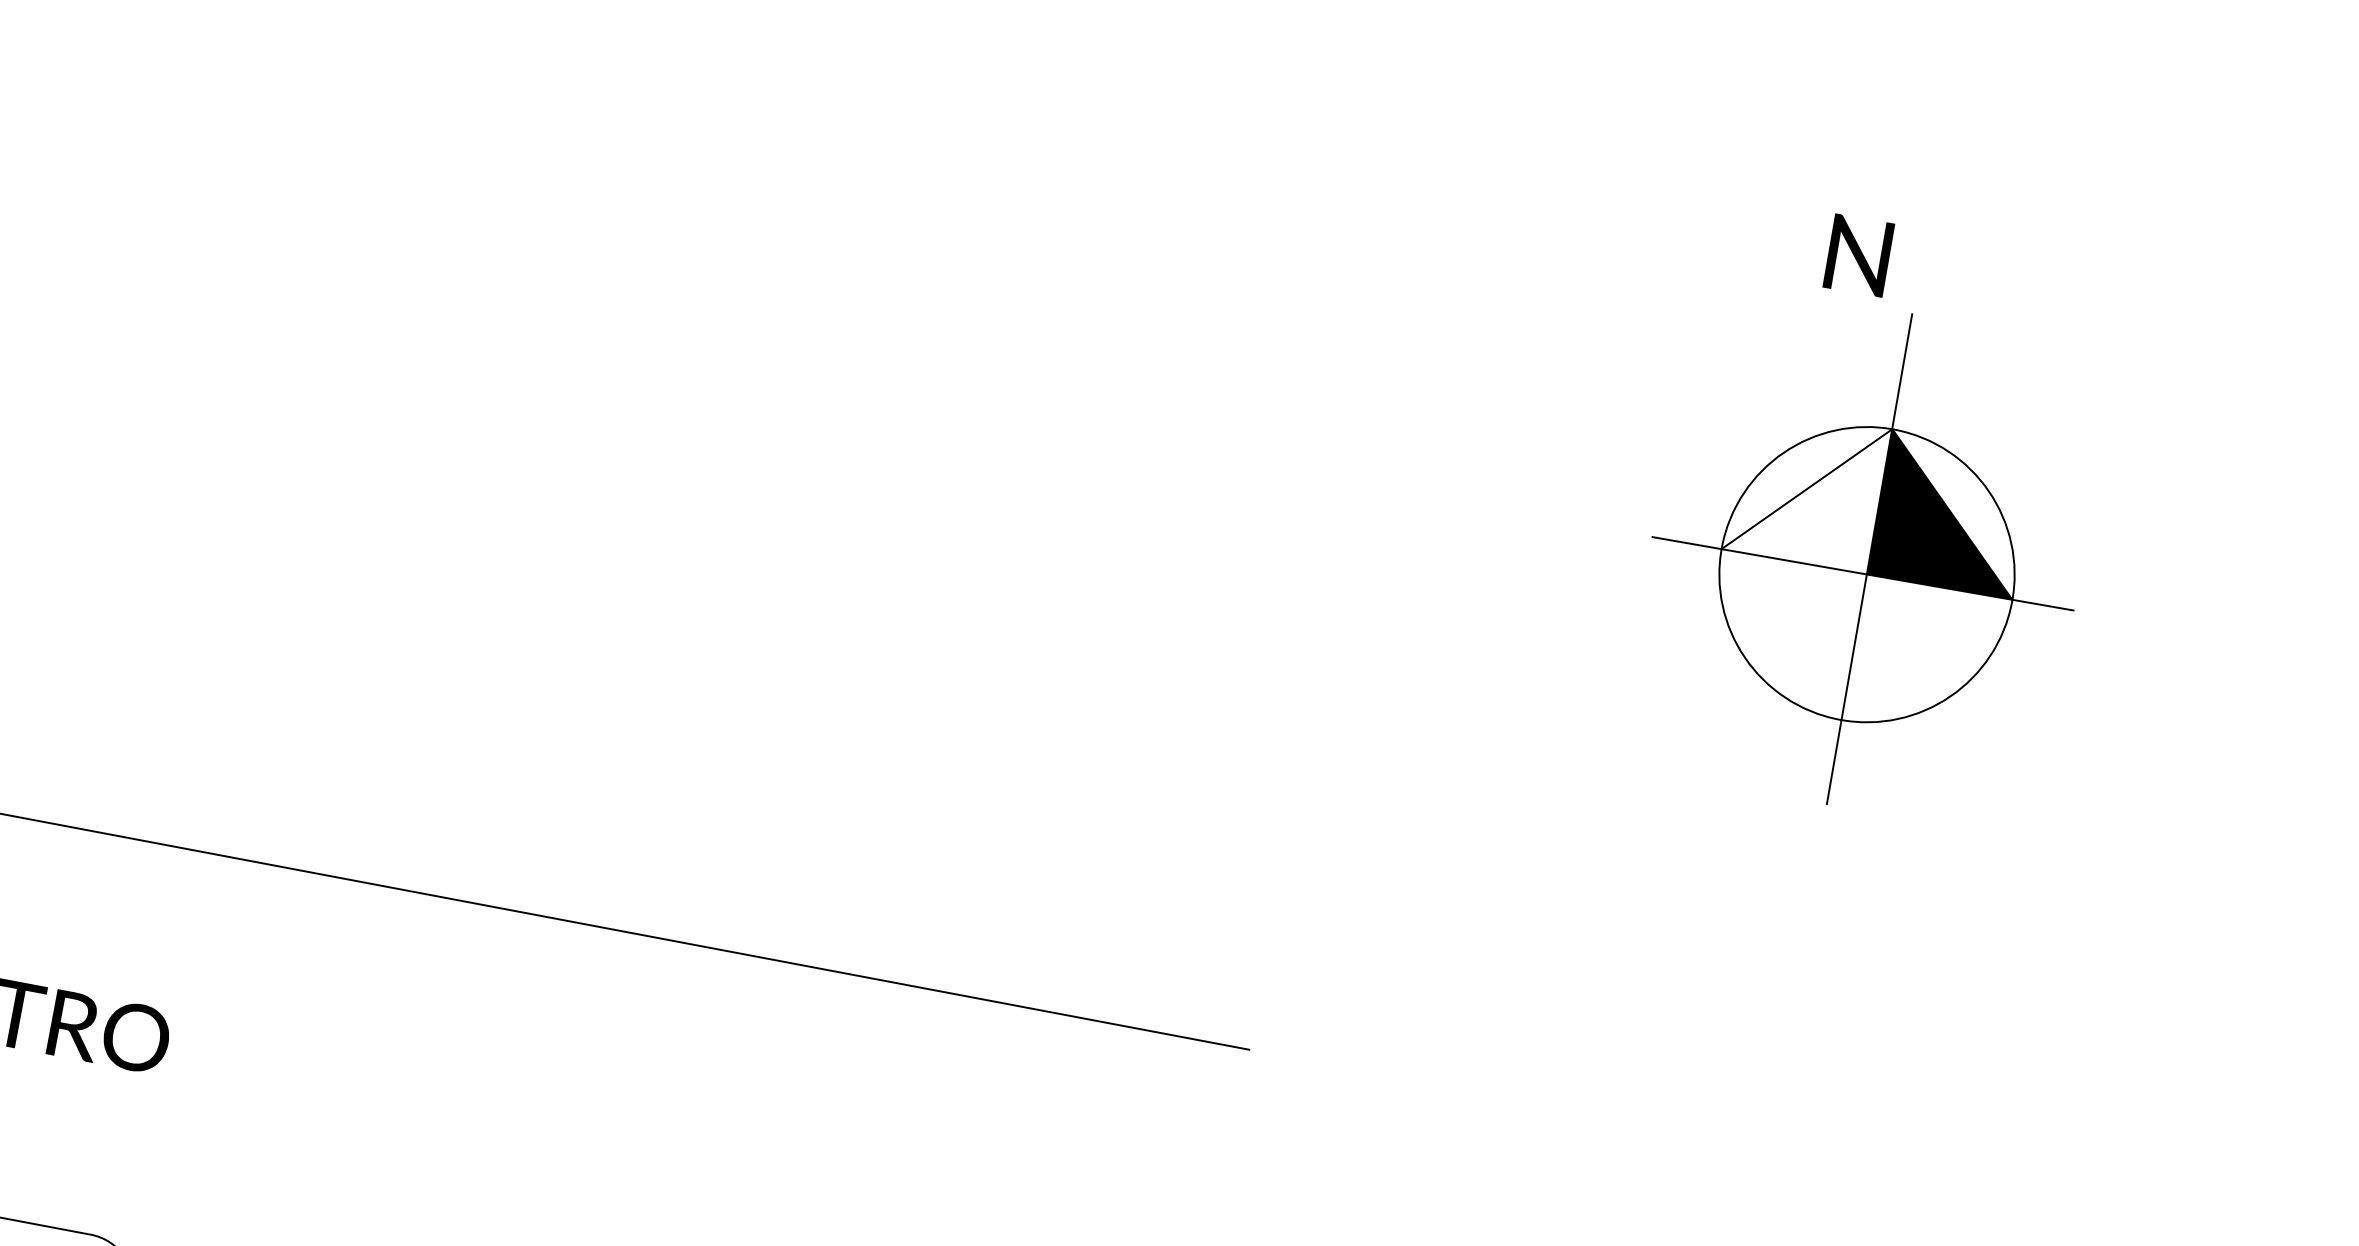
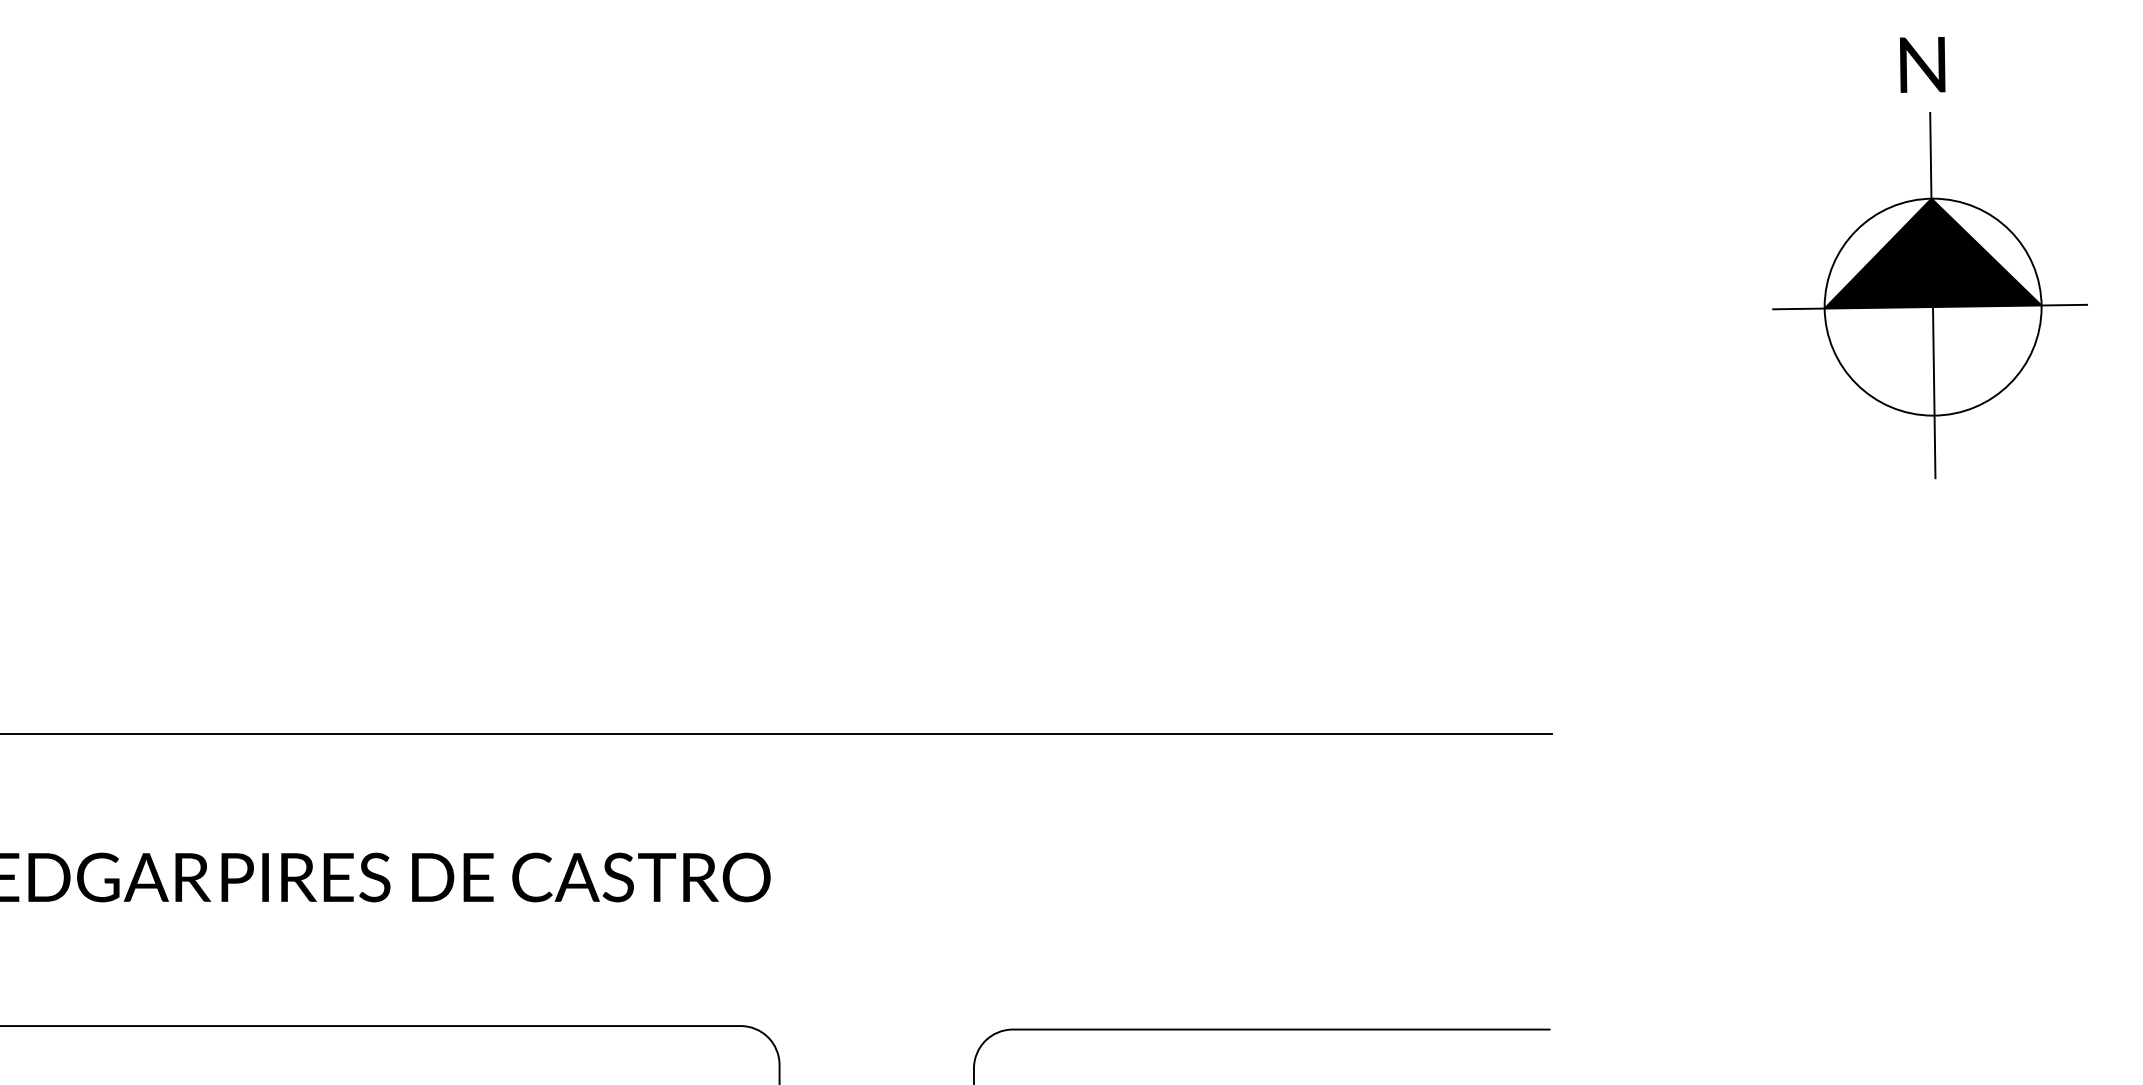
text: (1858, 255) -> (1922, 64), moved
fill: (1807, 489) -> (1878, 253), added

